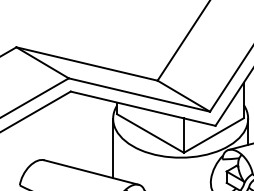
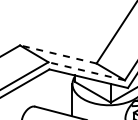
line: (85, 64) -> (57, 54), solid -> dashed
line: (139, 95) -> (86, 71), solid -> dashed

